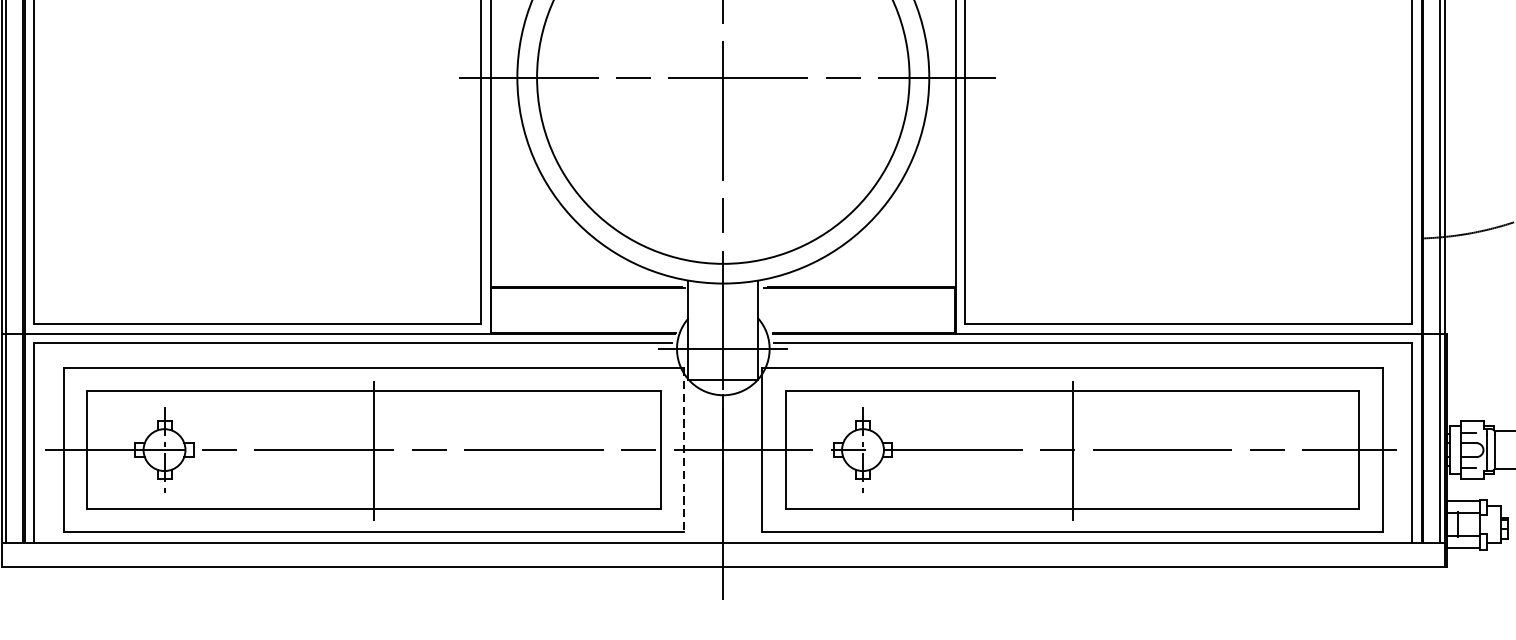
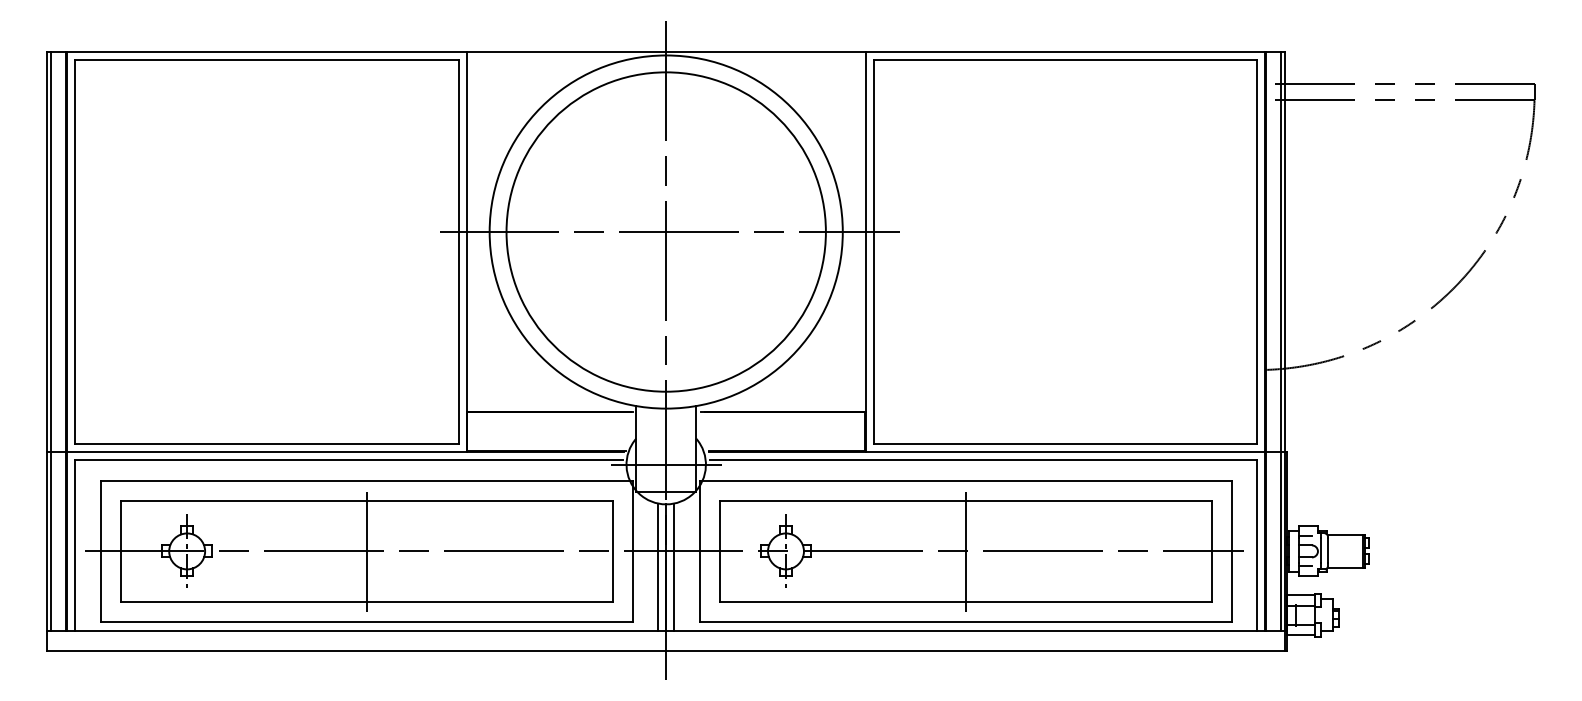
line: (683, 450) -> (632, 551), dashed -> solid
line: (714, 468) -> (658, 567), added
line: (732, 468) -> (674, 567), added

